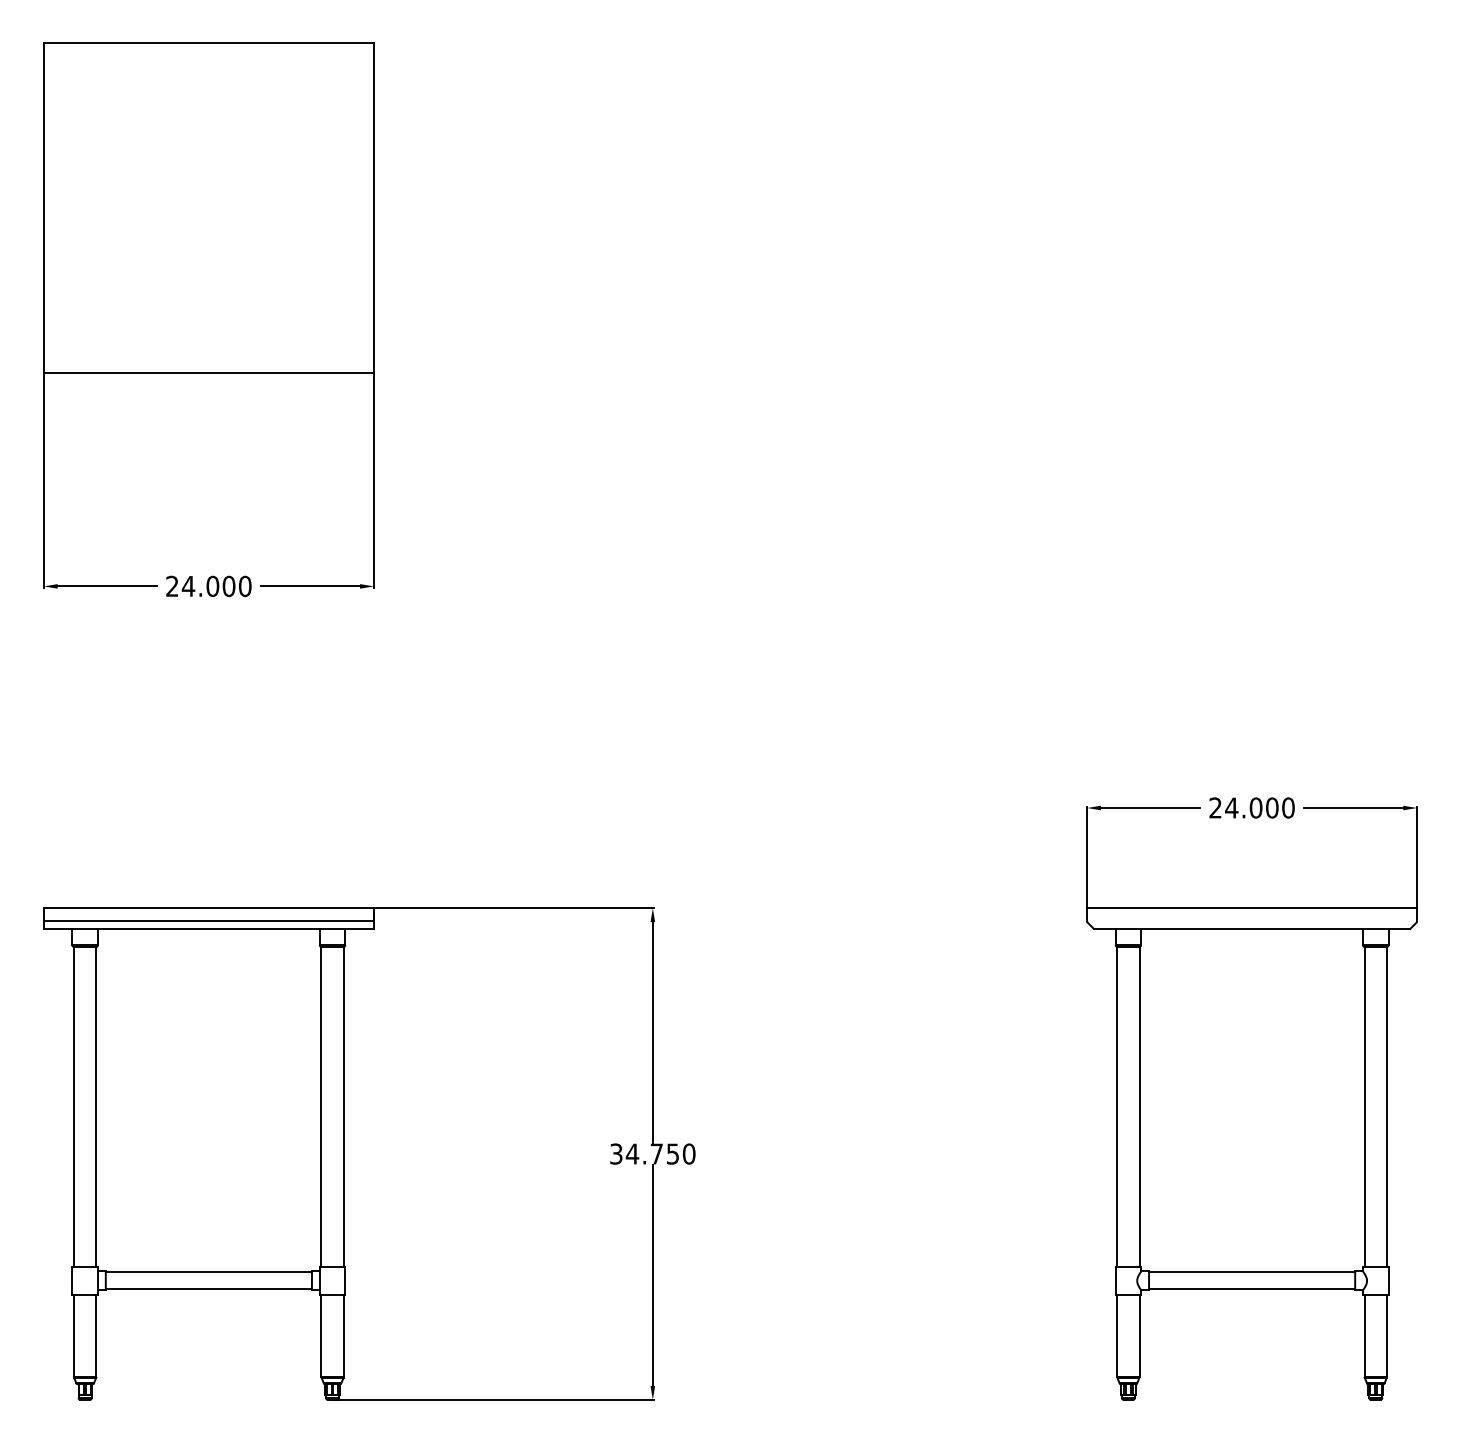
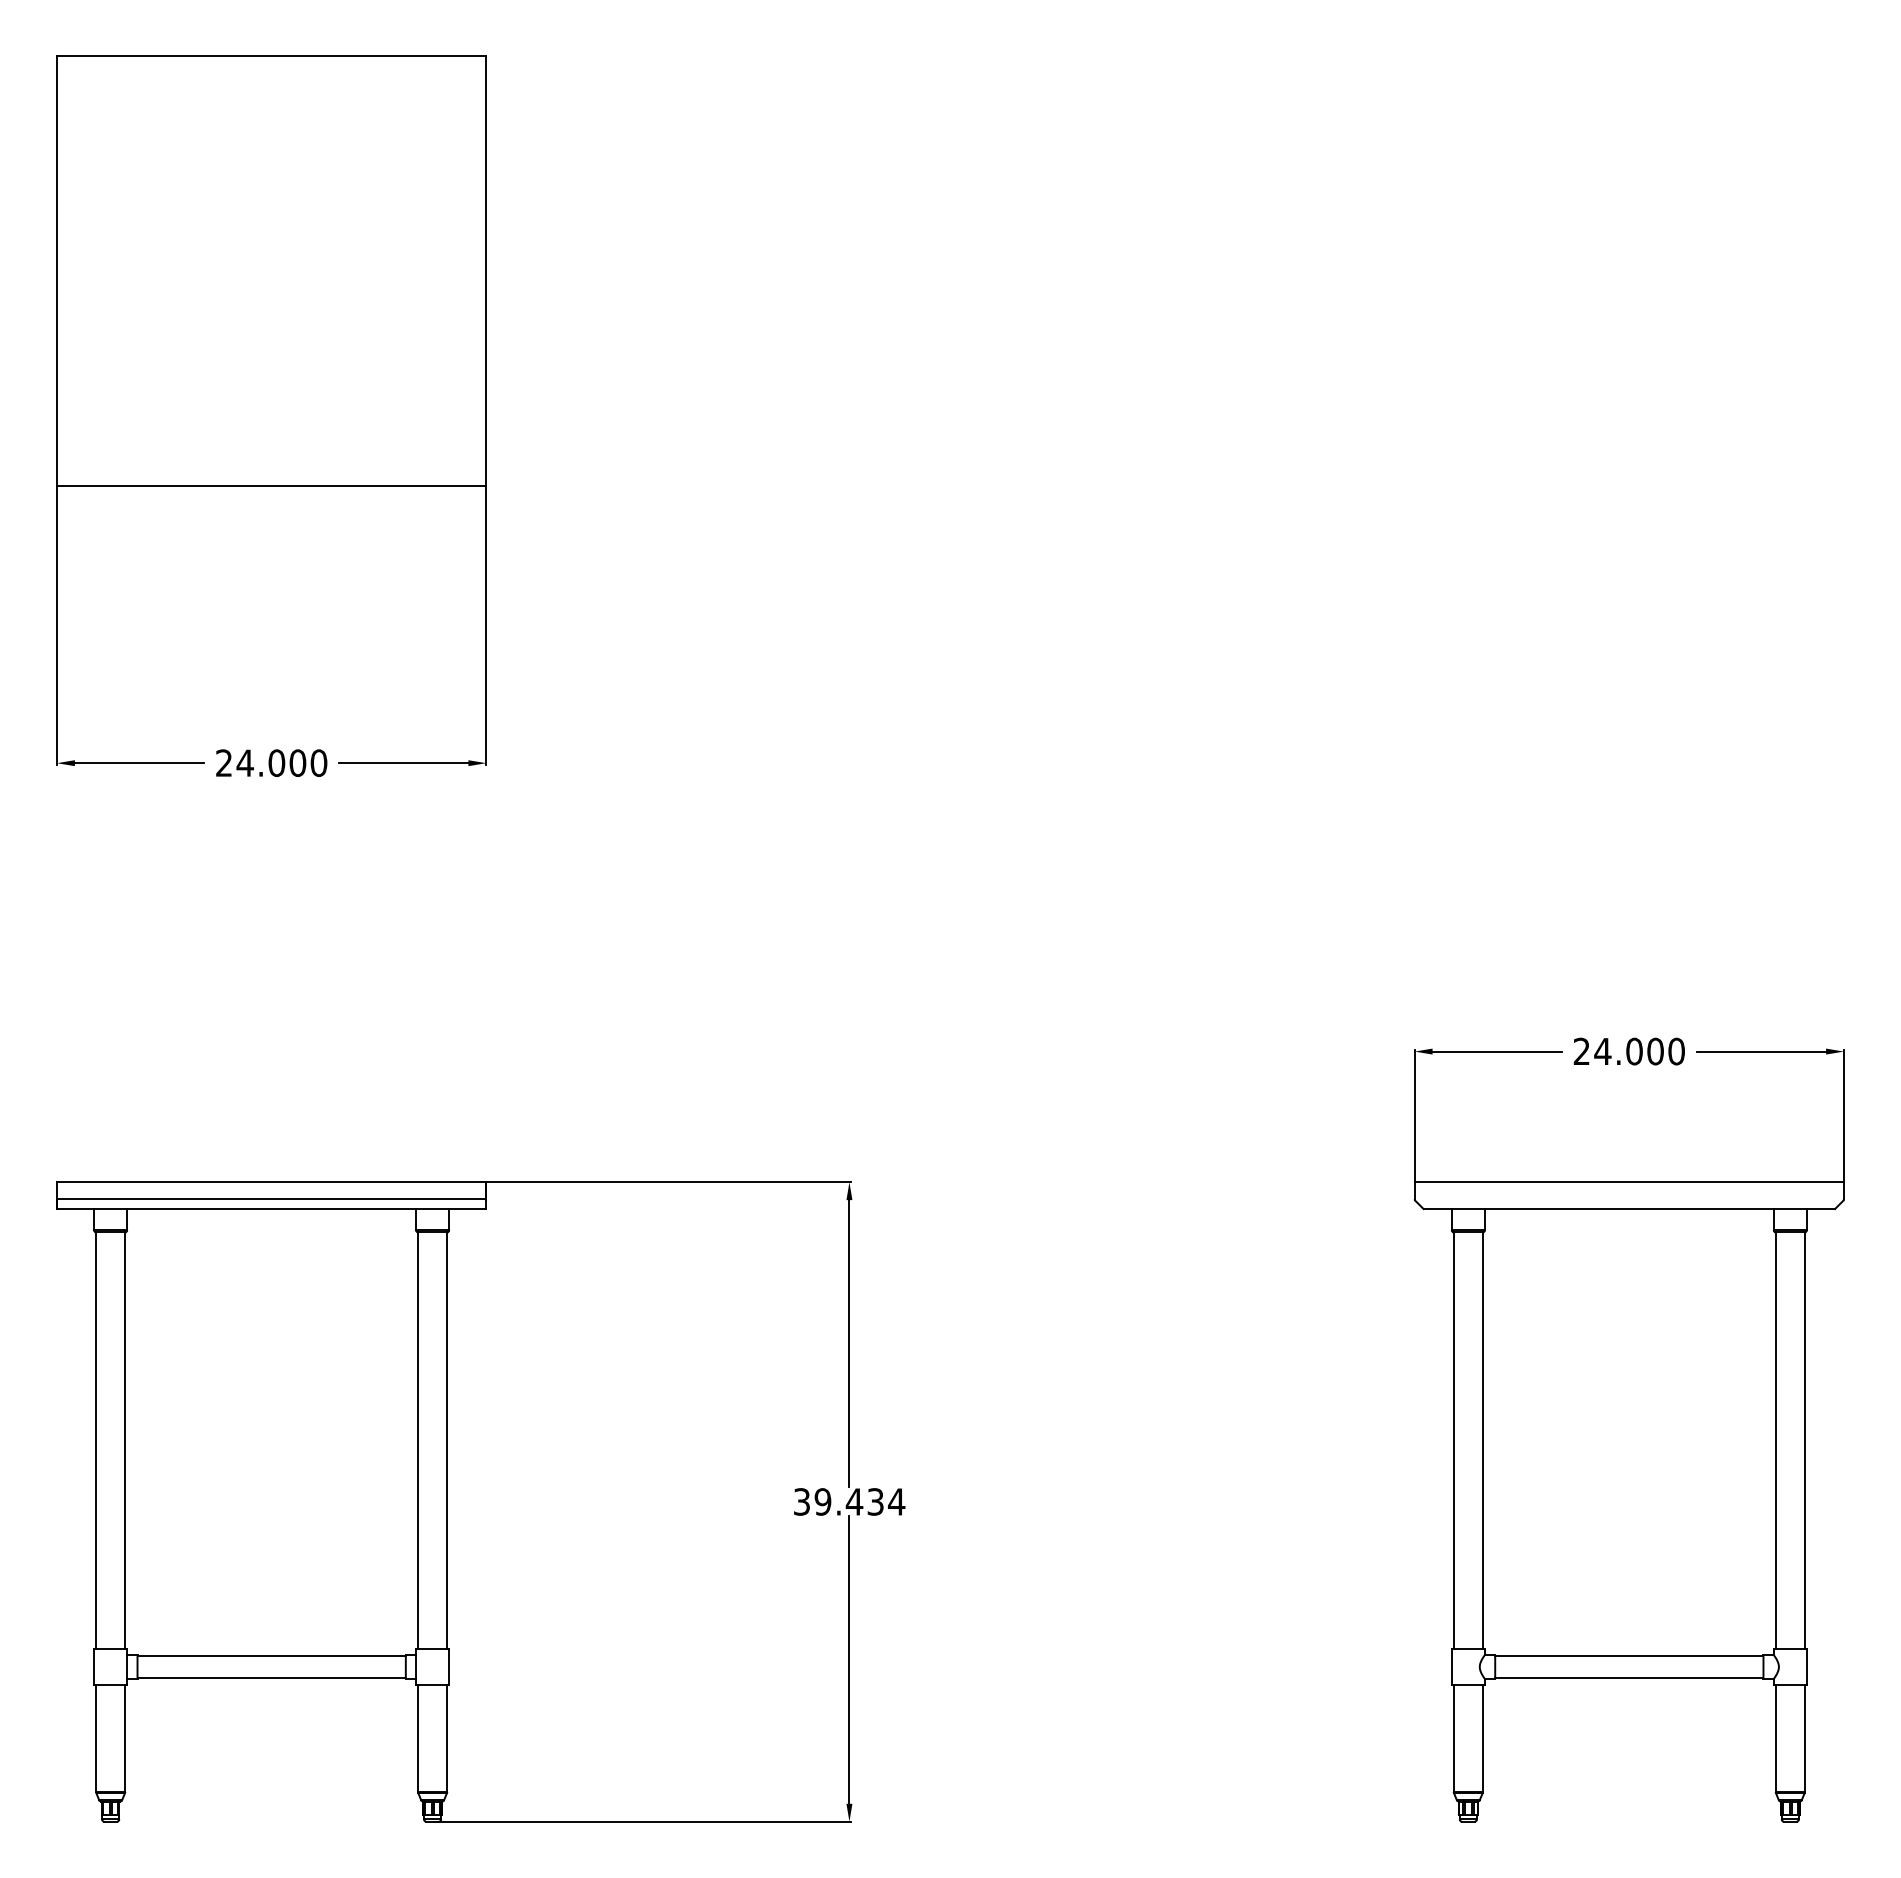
text: (660, 1153) -> (859, 1501), 34.750 -> 39.434

